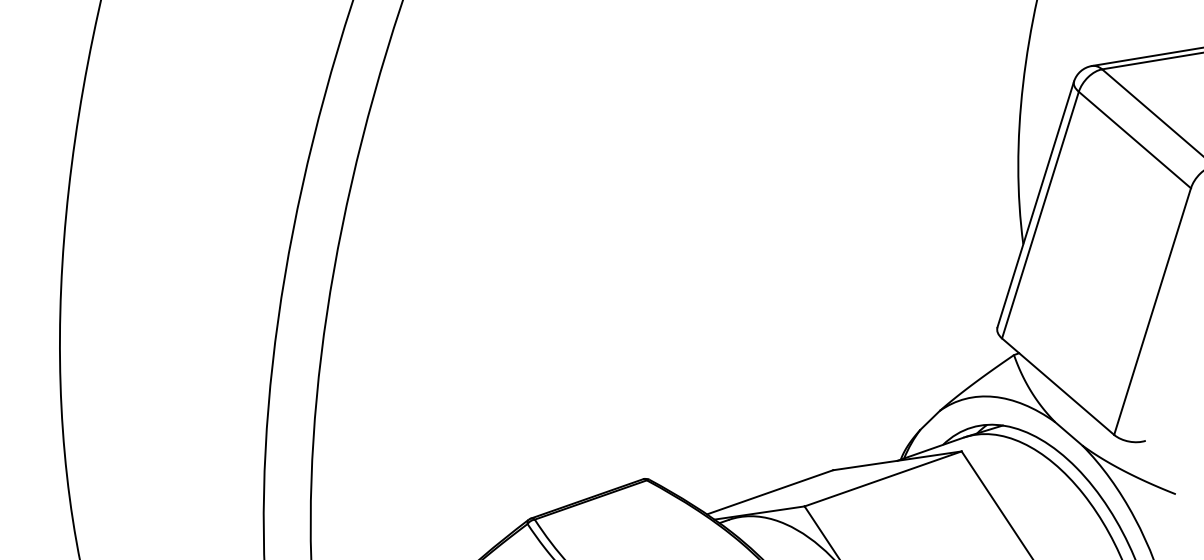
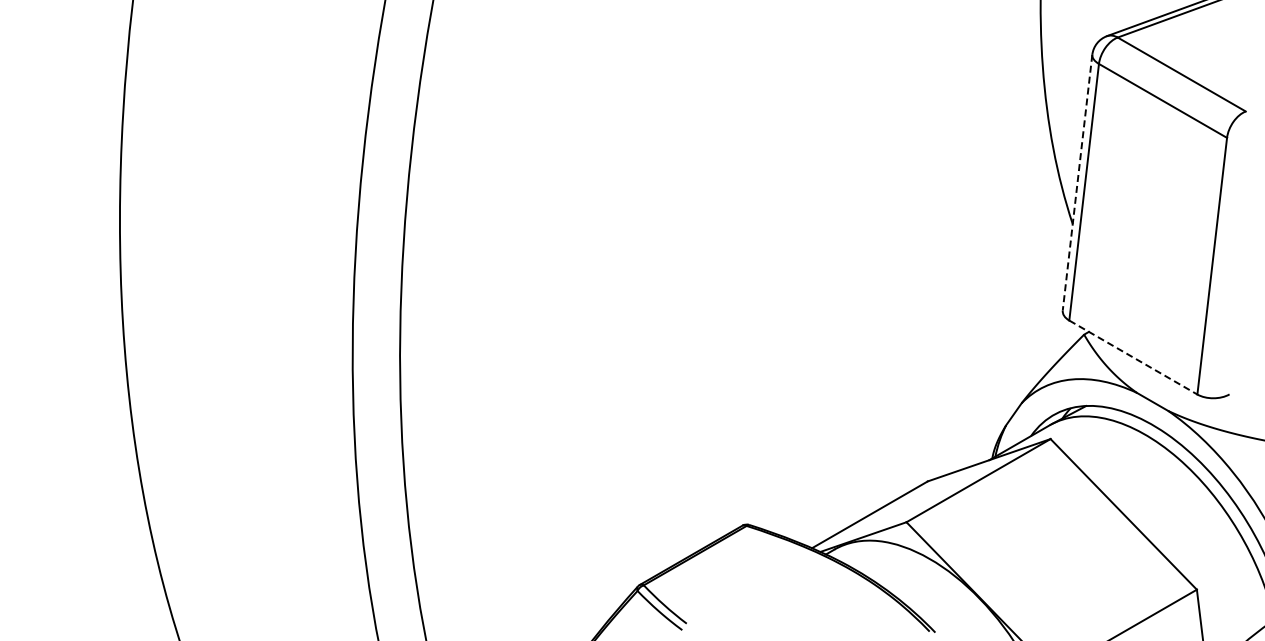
line: (1035, 204) -> (1077, 182), solid -> dashed
line: (1058, 386) -> (1133, 357), solid -> dashed

